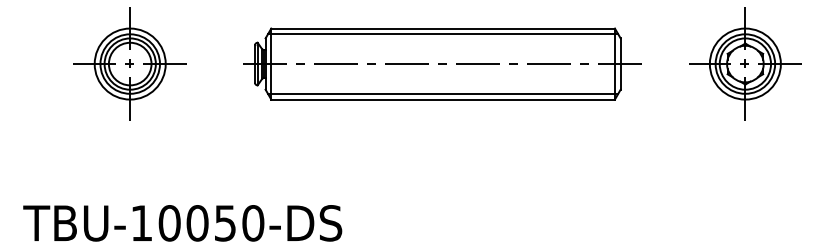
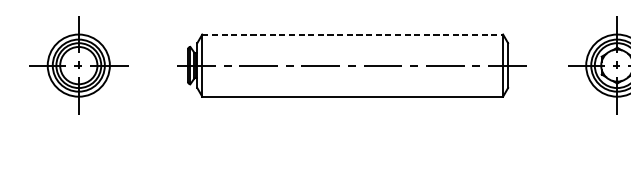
line: (443, 28) -> (353, 34), solid -> dashed
line: (442, 34) -> (352, 39), removed
line: (442, 93) -> (352, 91), removed

